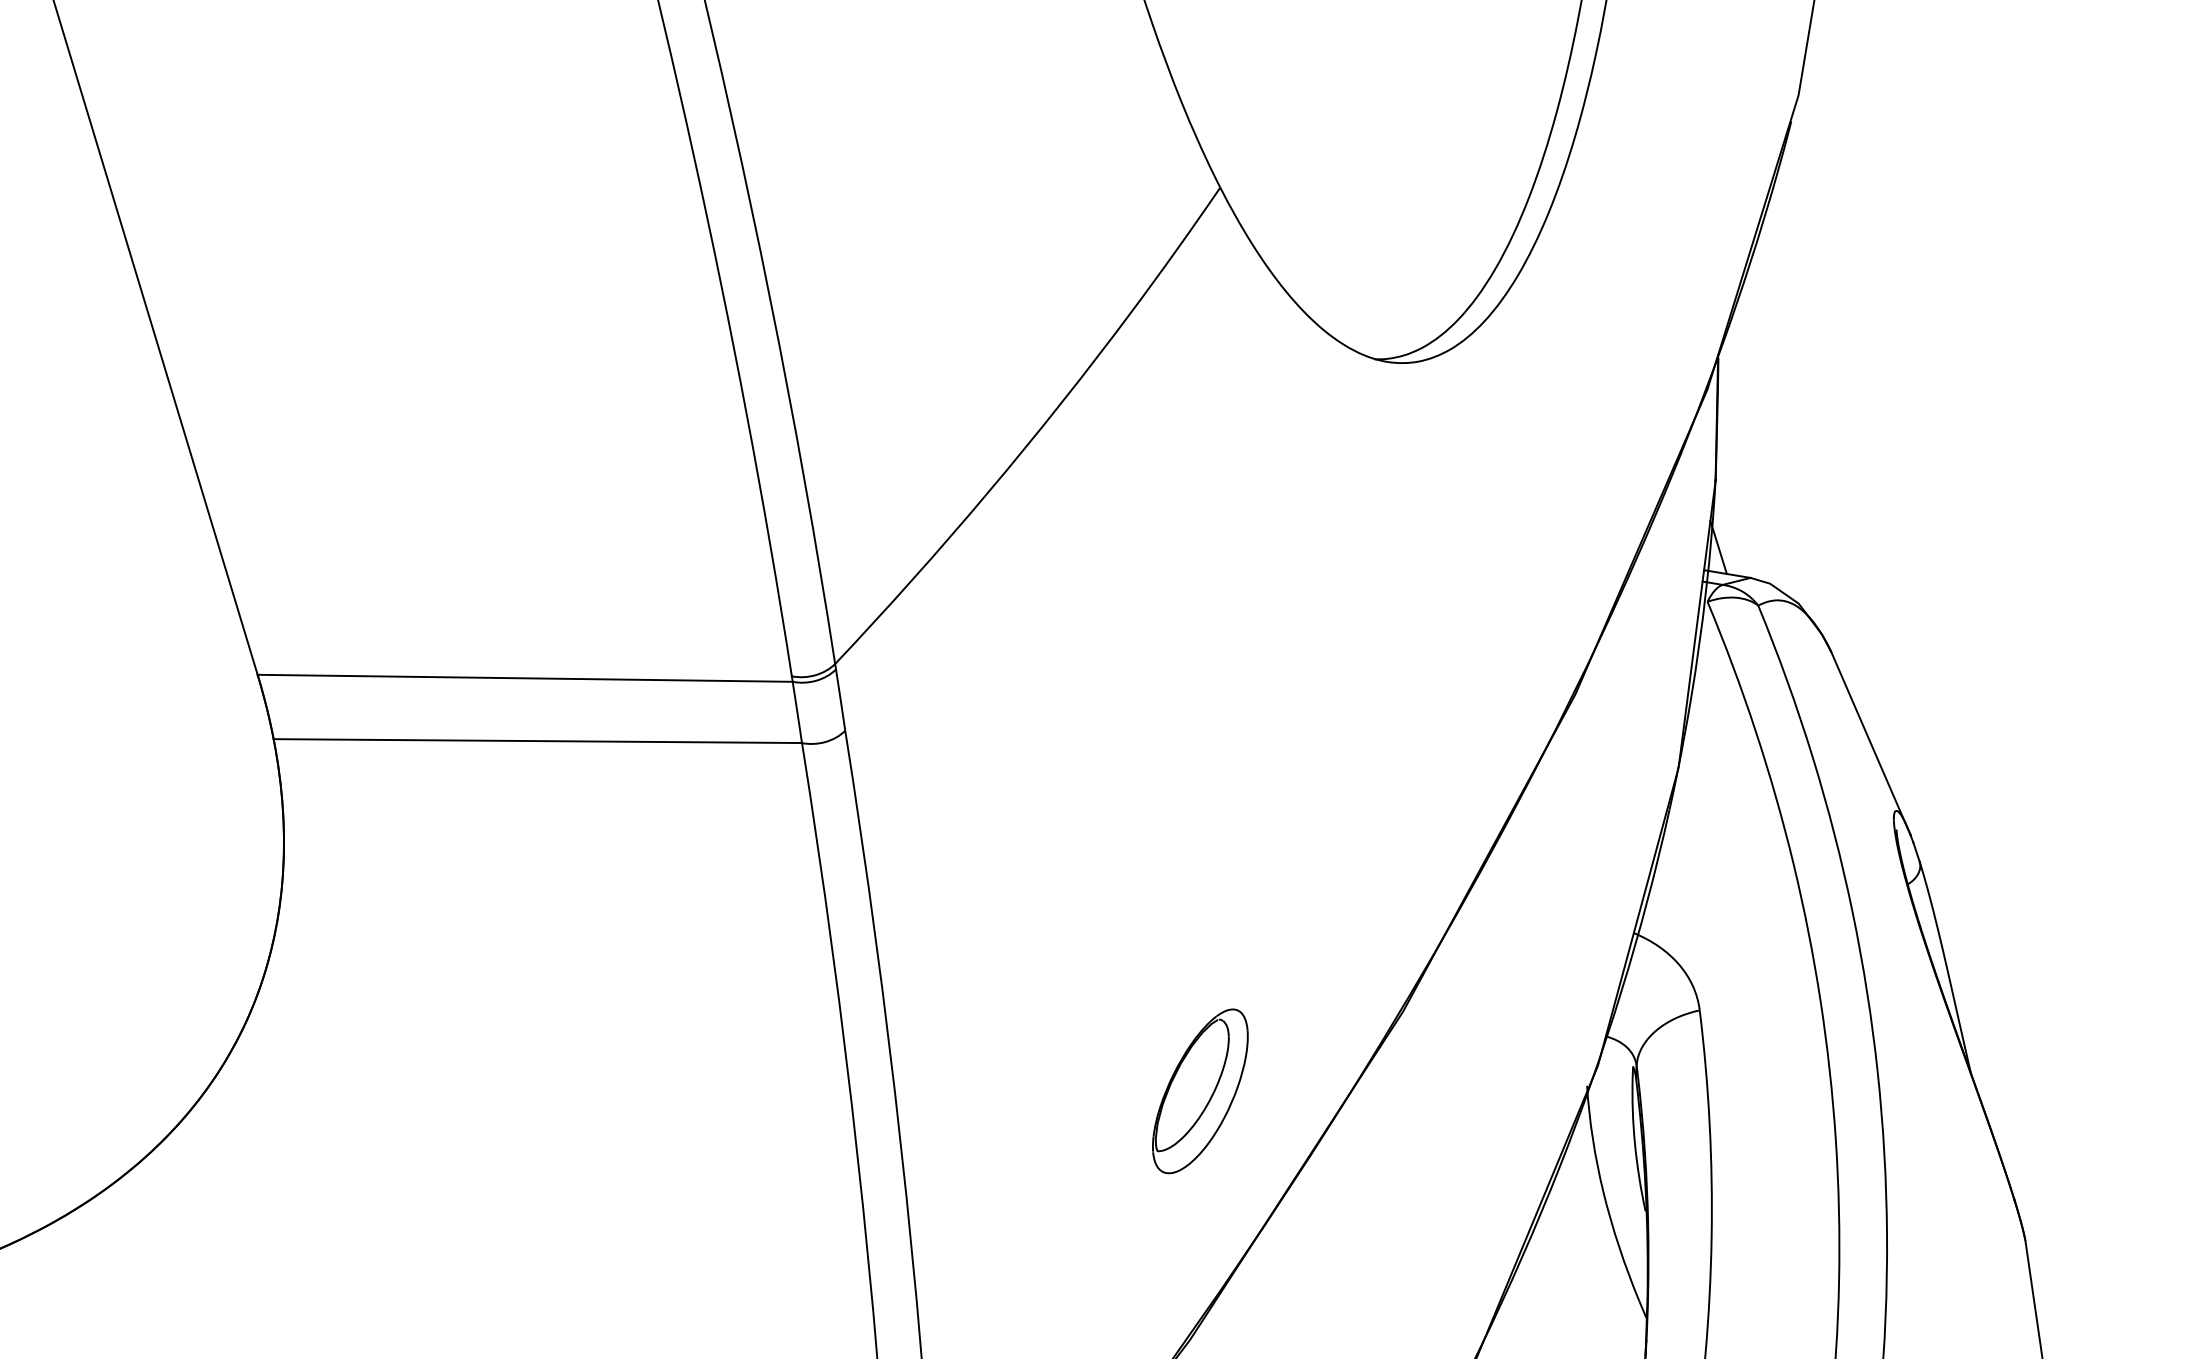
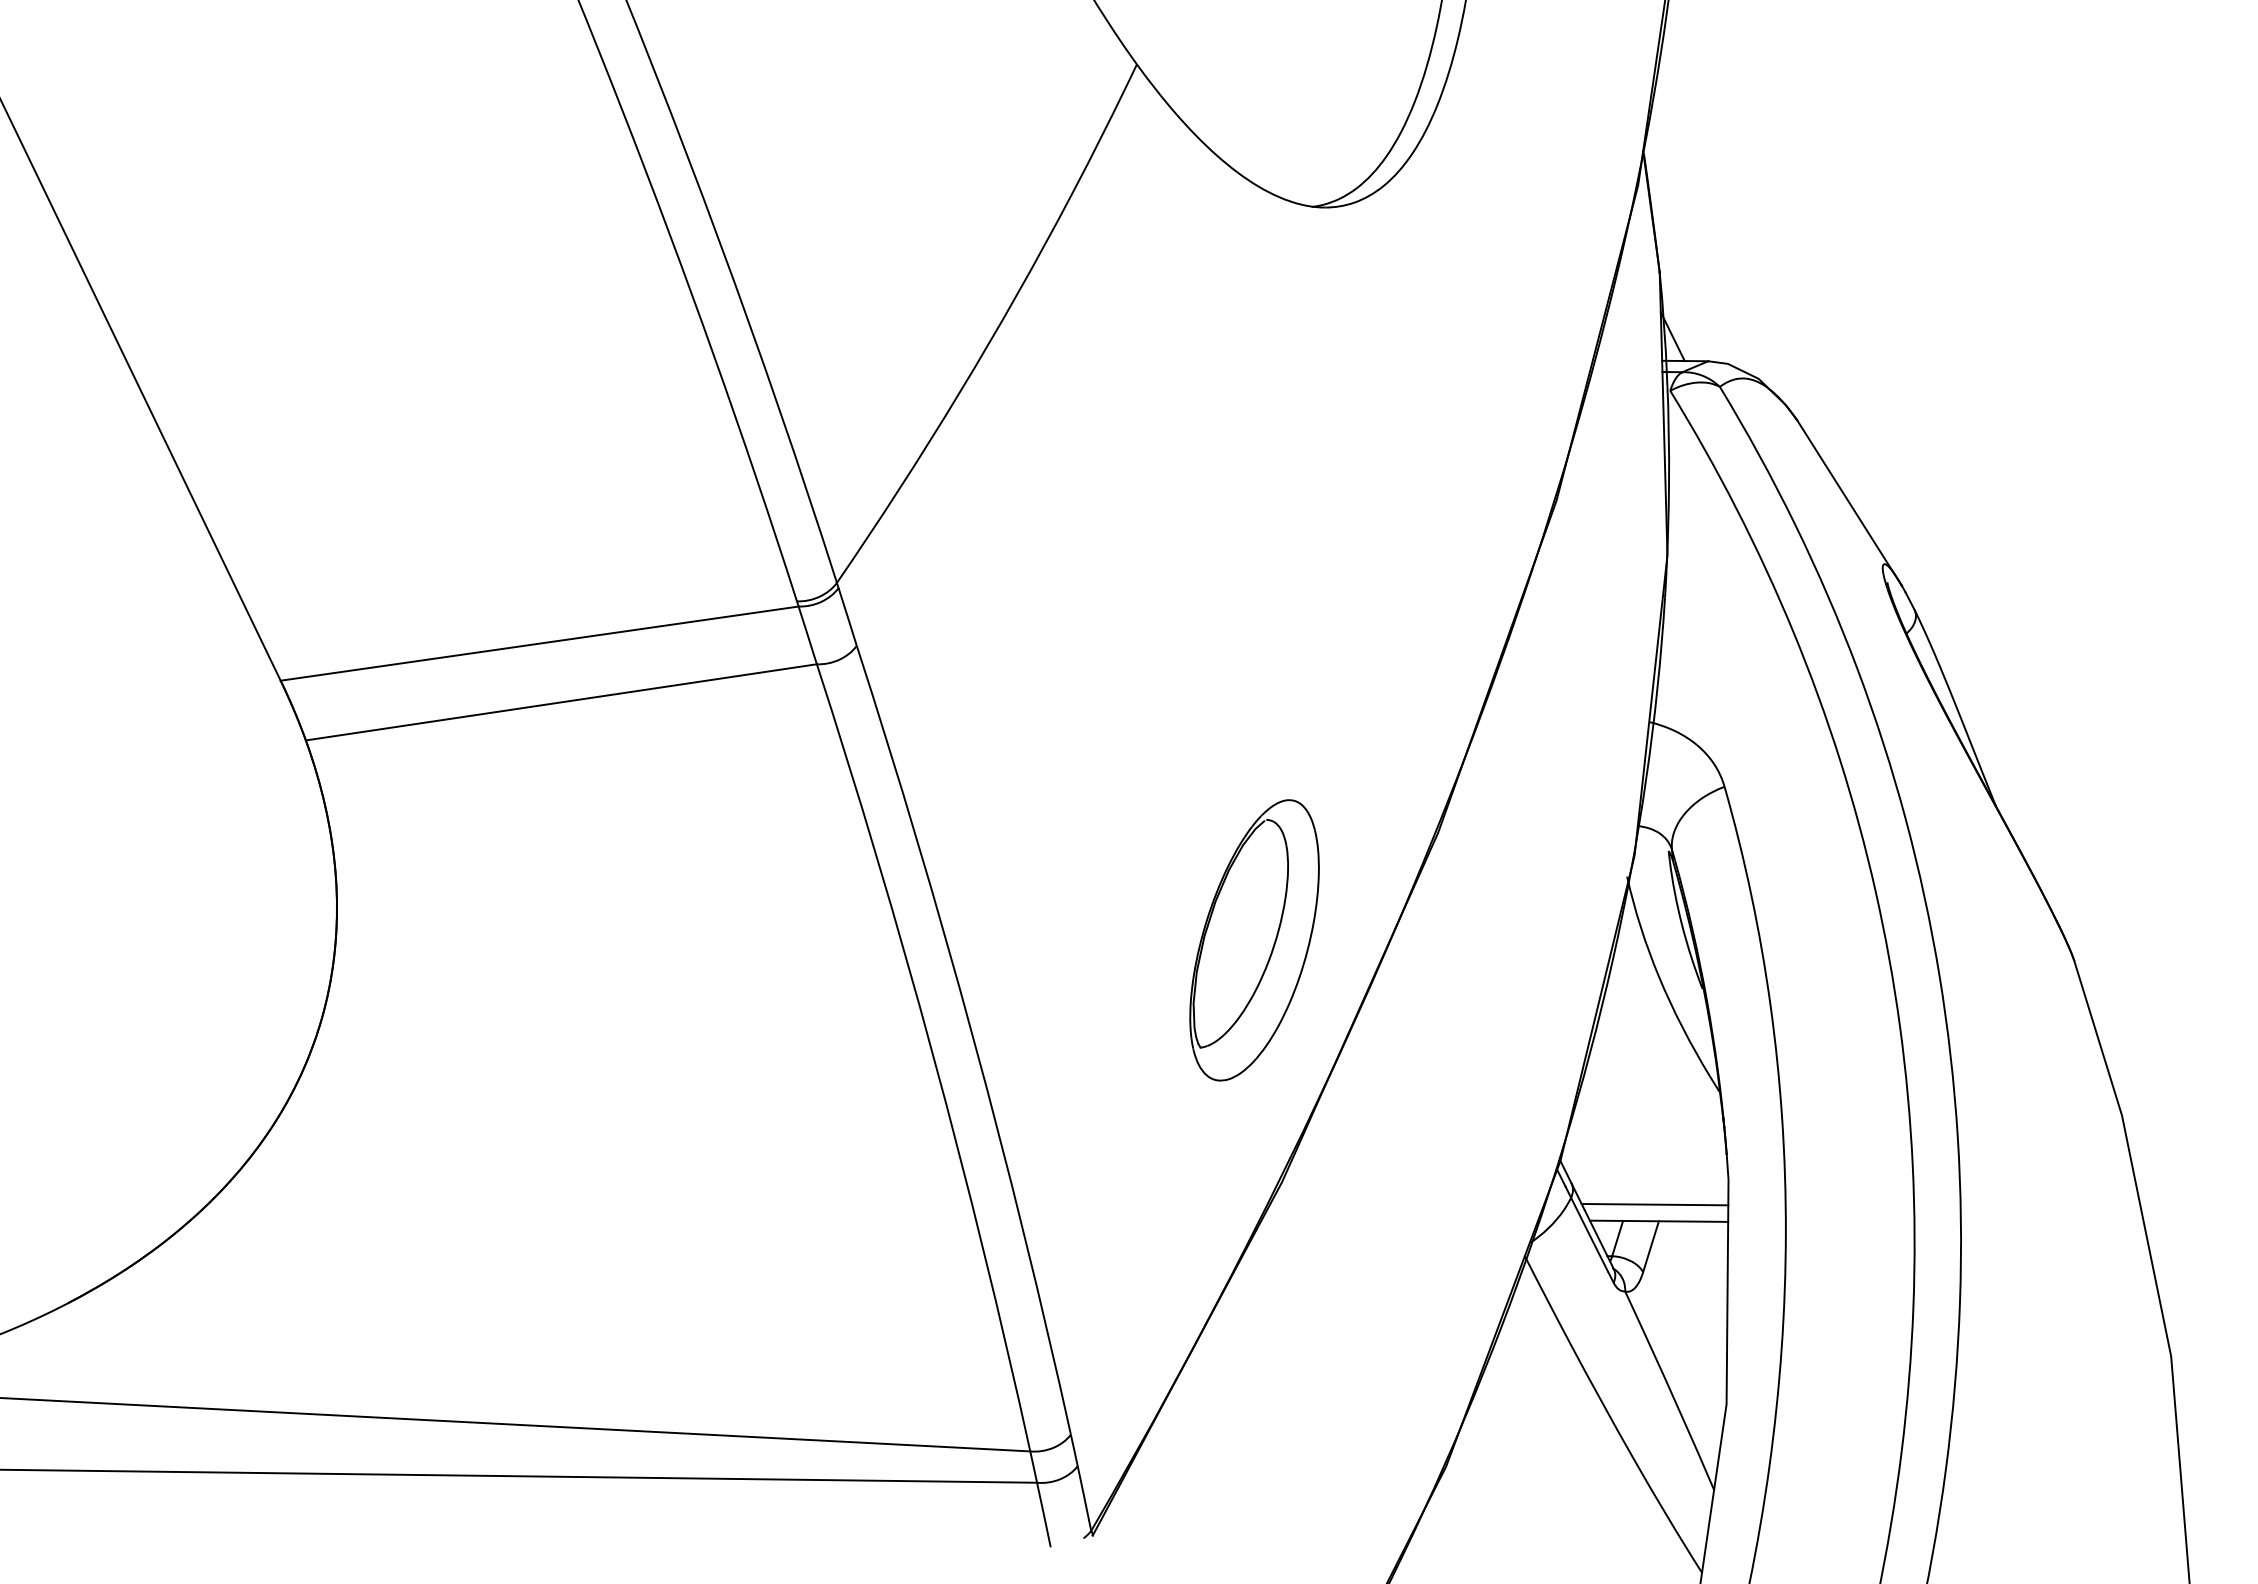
part: (1200, 1091) -> (1254, 940), size x1.67

